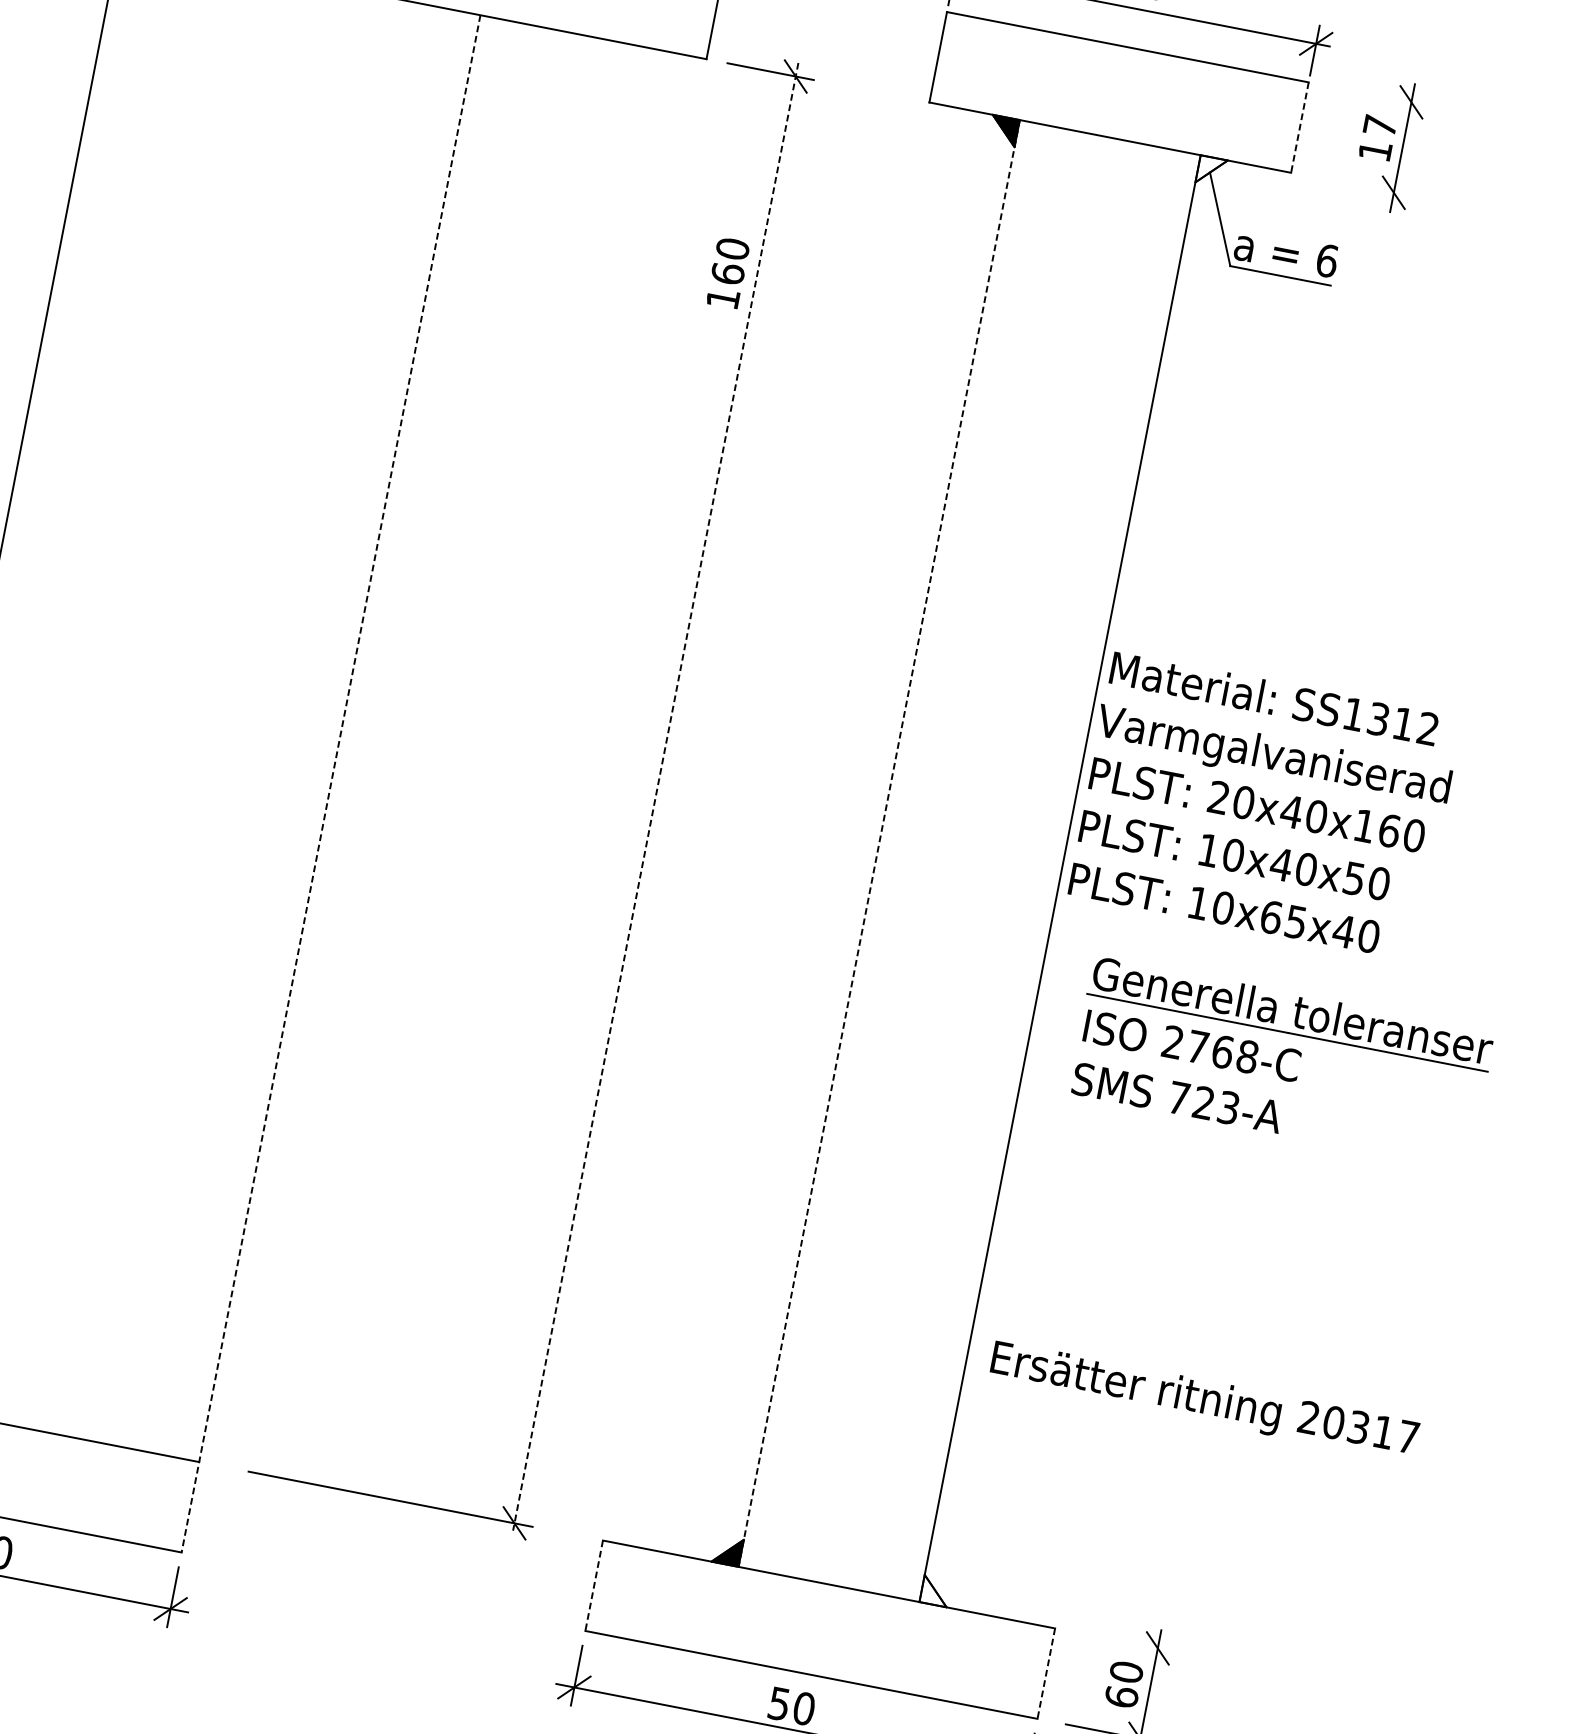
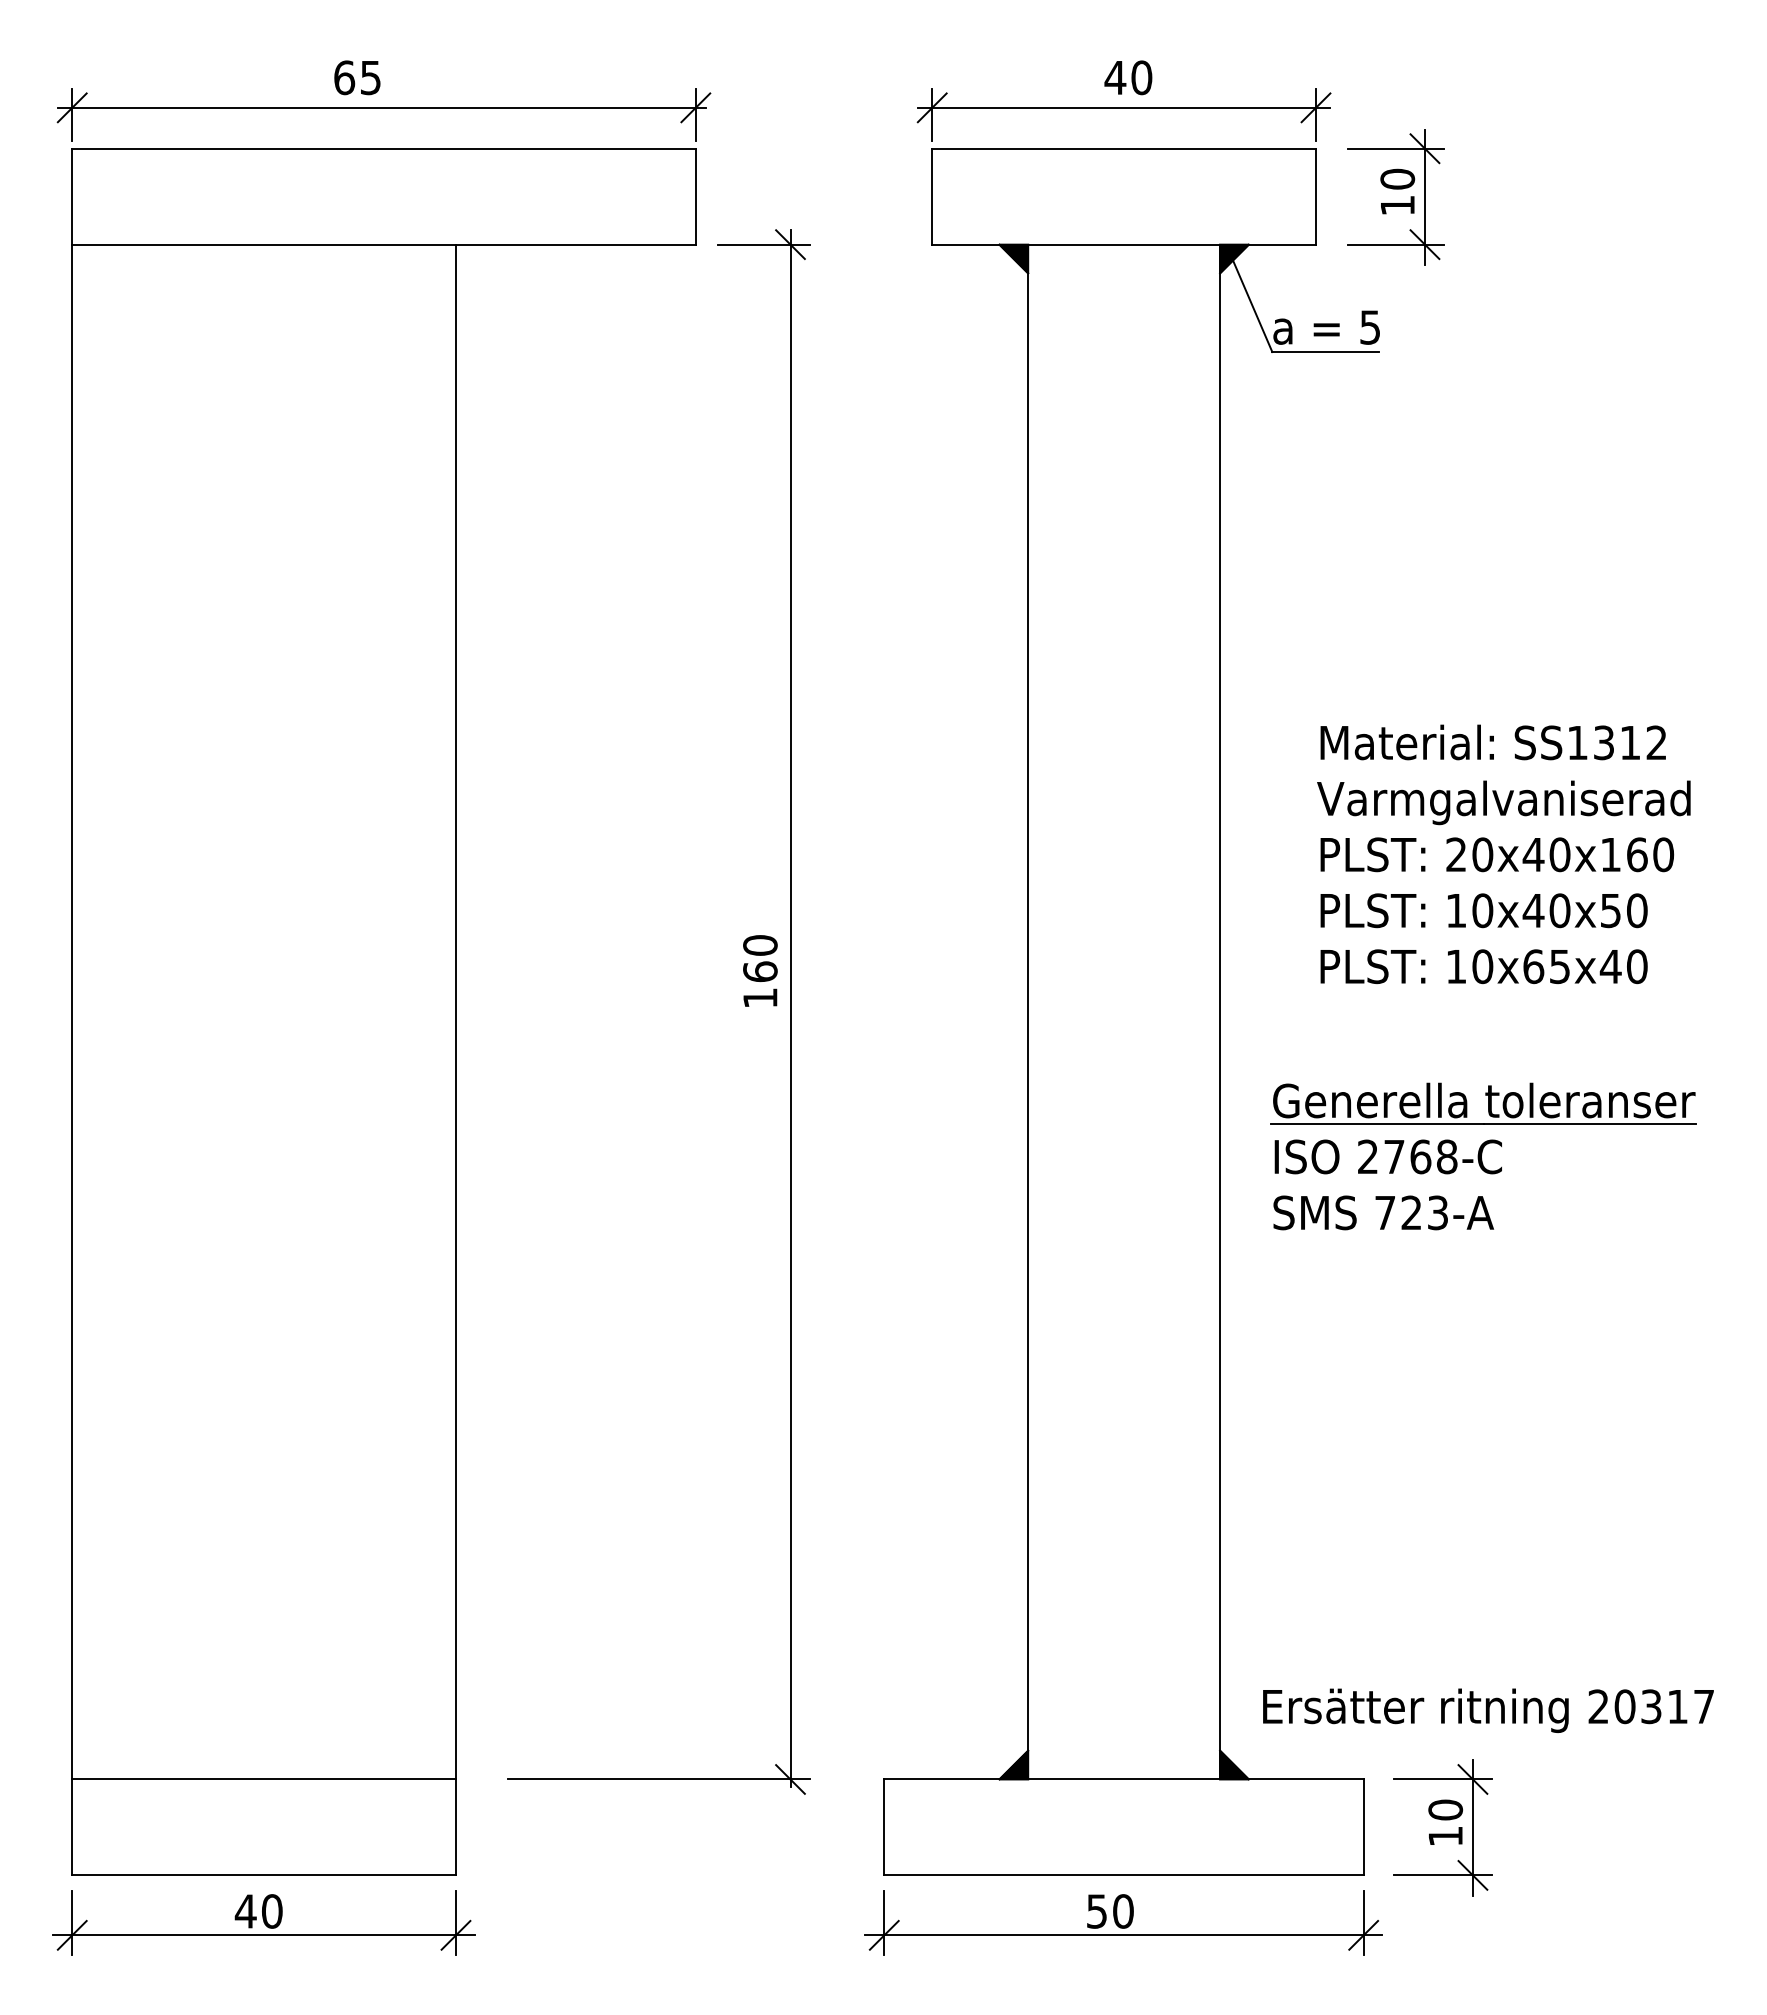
line: (1383, 96) -> (1395, 148), added
text: (1380, 125) -> (1397, 178), 17 -> 10
line: (1299, 127) -> (1315, 196), dashed -> solid
fill: (1211, 170) -> (1234, 258), added
line: (1366, 187) -> (1395, 244), added
text: (1327, 260) -> (1370, 327), 6 -> 5
text: (728, 272) -> (760, 970), moved
line: (331, 784) -> (456, 1060), dashed -> solid
line: (655, 796) -> (790, 1008), dashed -> solid
text: (1263, 806) -> (1503, 854), moved
line: (879, 843) -> (1028, 1012), dashed -> solid
text: (1204, 1401) -> (1488, 1710), moved
line: (594, 1585) -> (884, 1827), dashed -> solid
fill: (935, 1590) -> (1234, 1764), added
line: (1129, 1642) -> (1442, 1779), added
line: (1045, 1673) -> (1363, 1827), dashed -> solid
text: (1121, 1696) -> (1445, 1835), 60 -> 10

